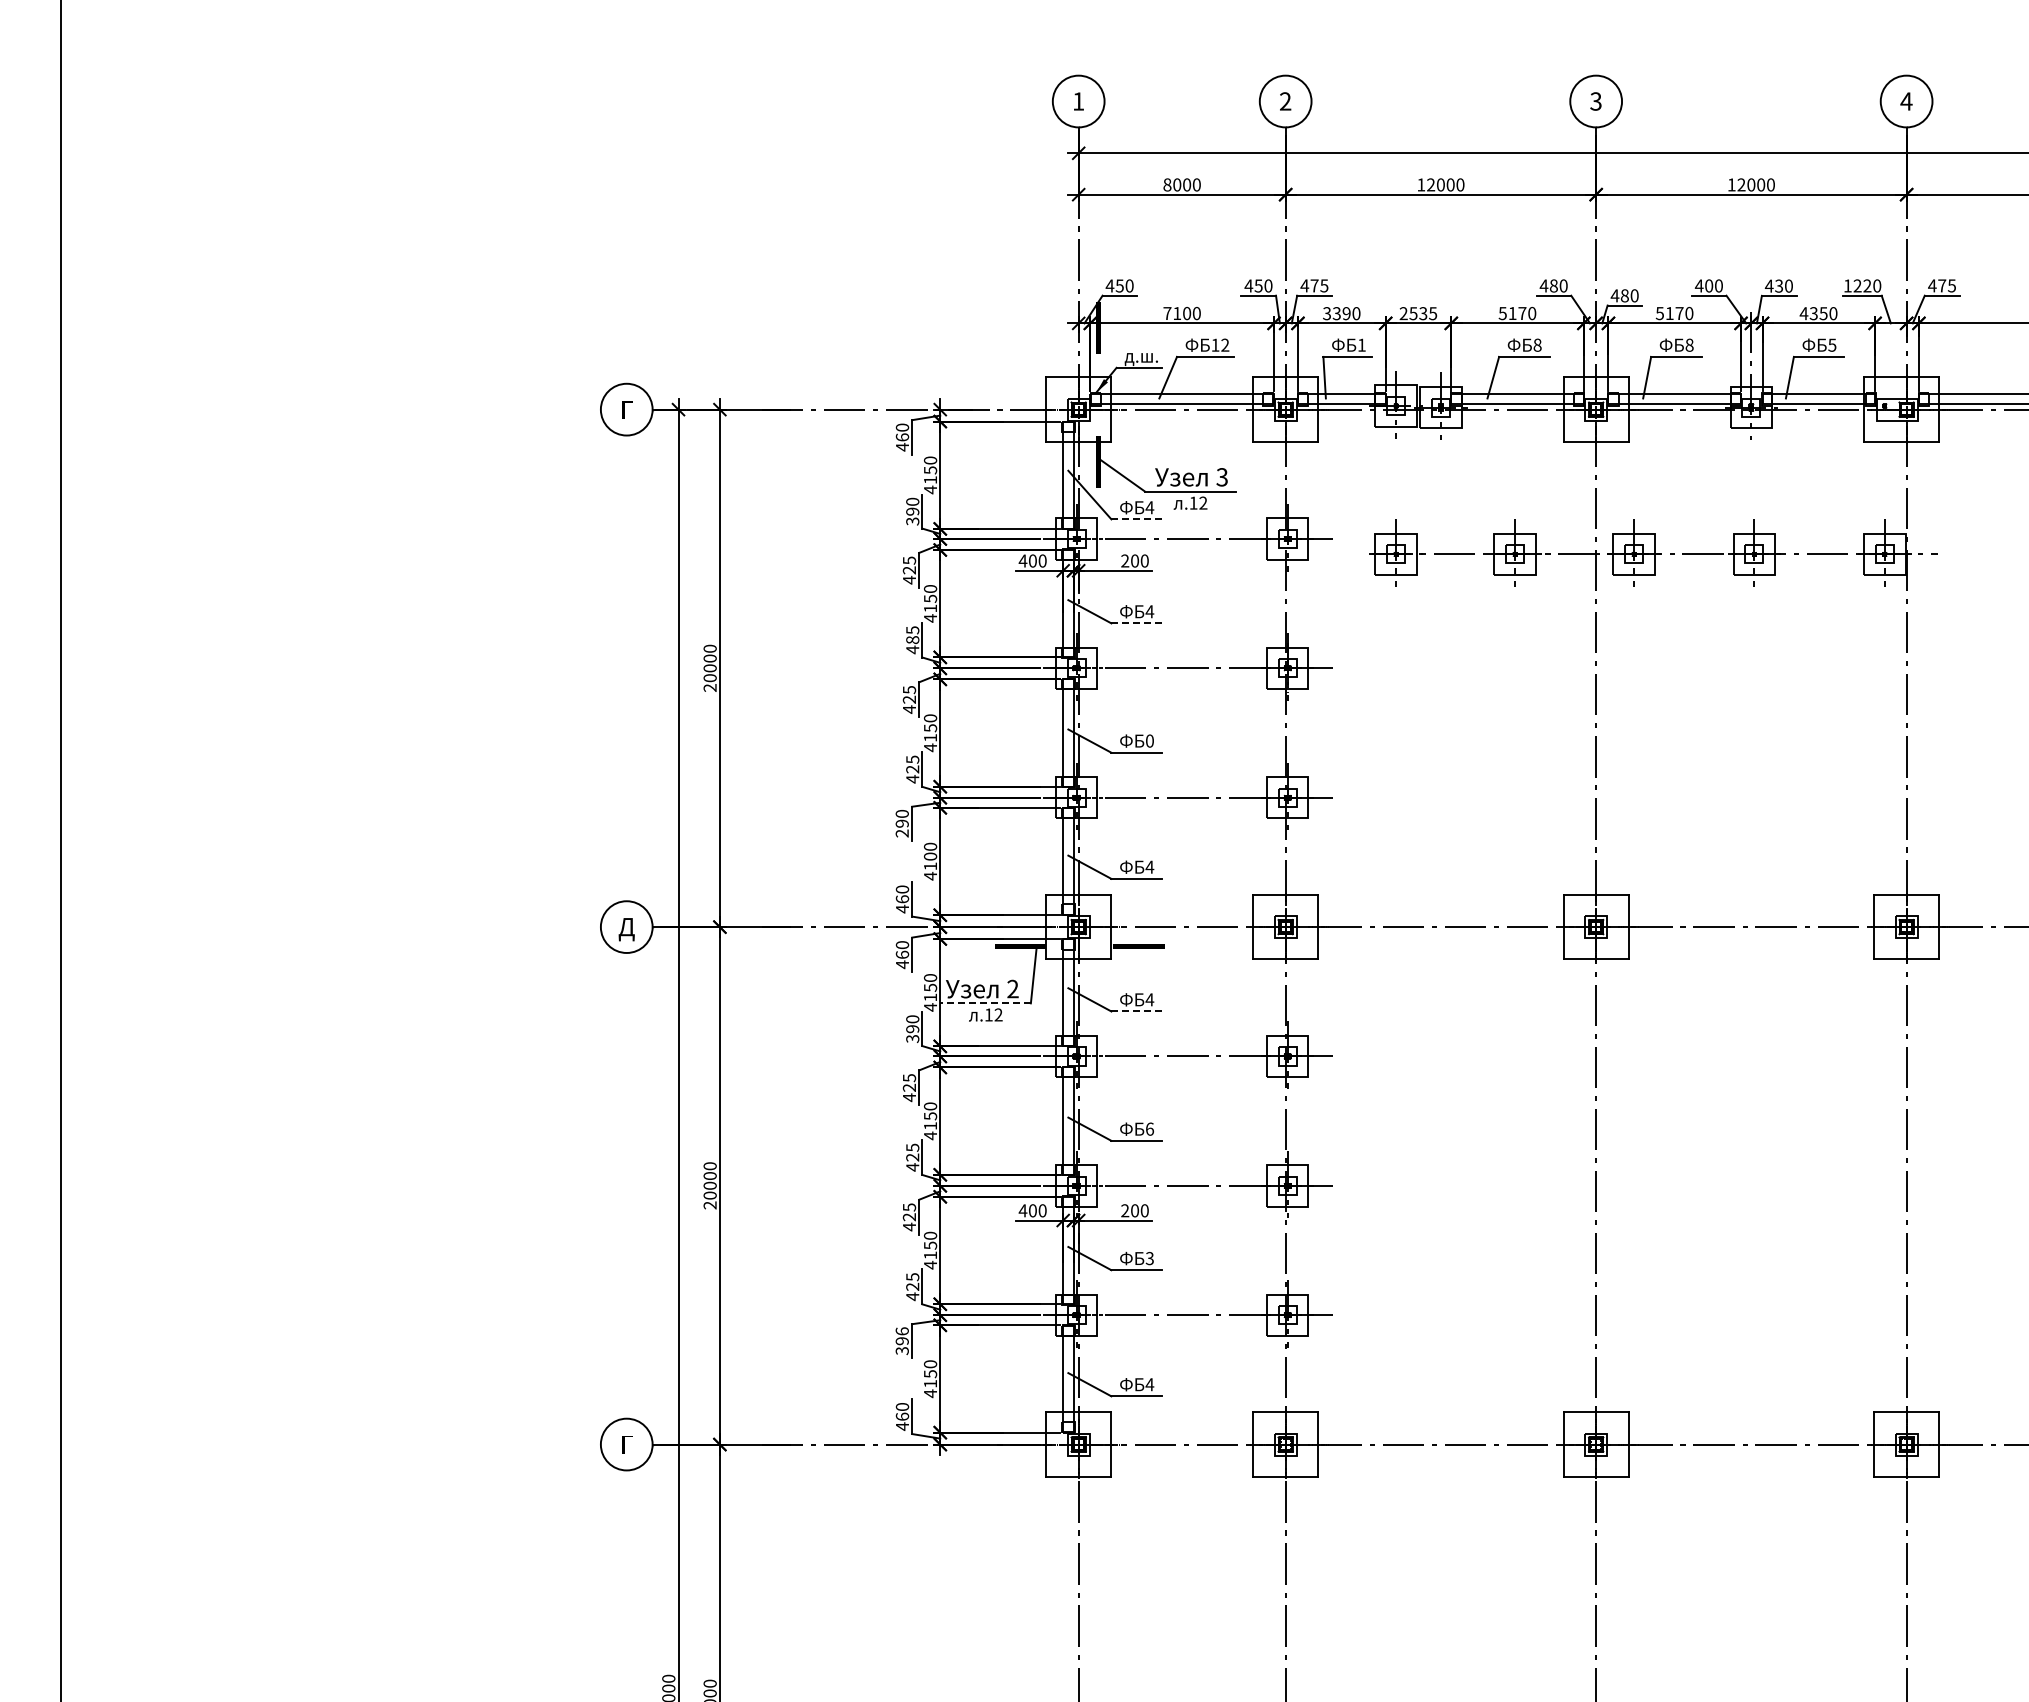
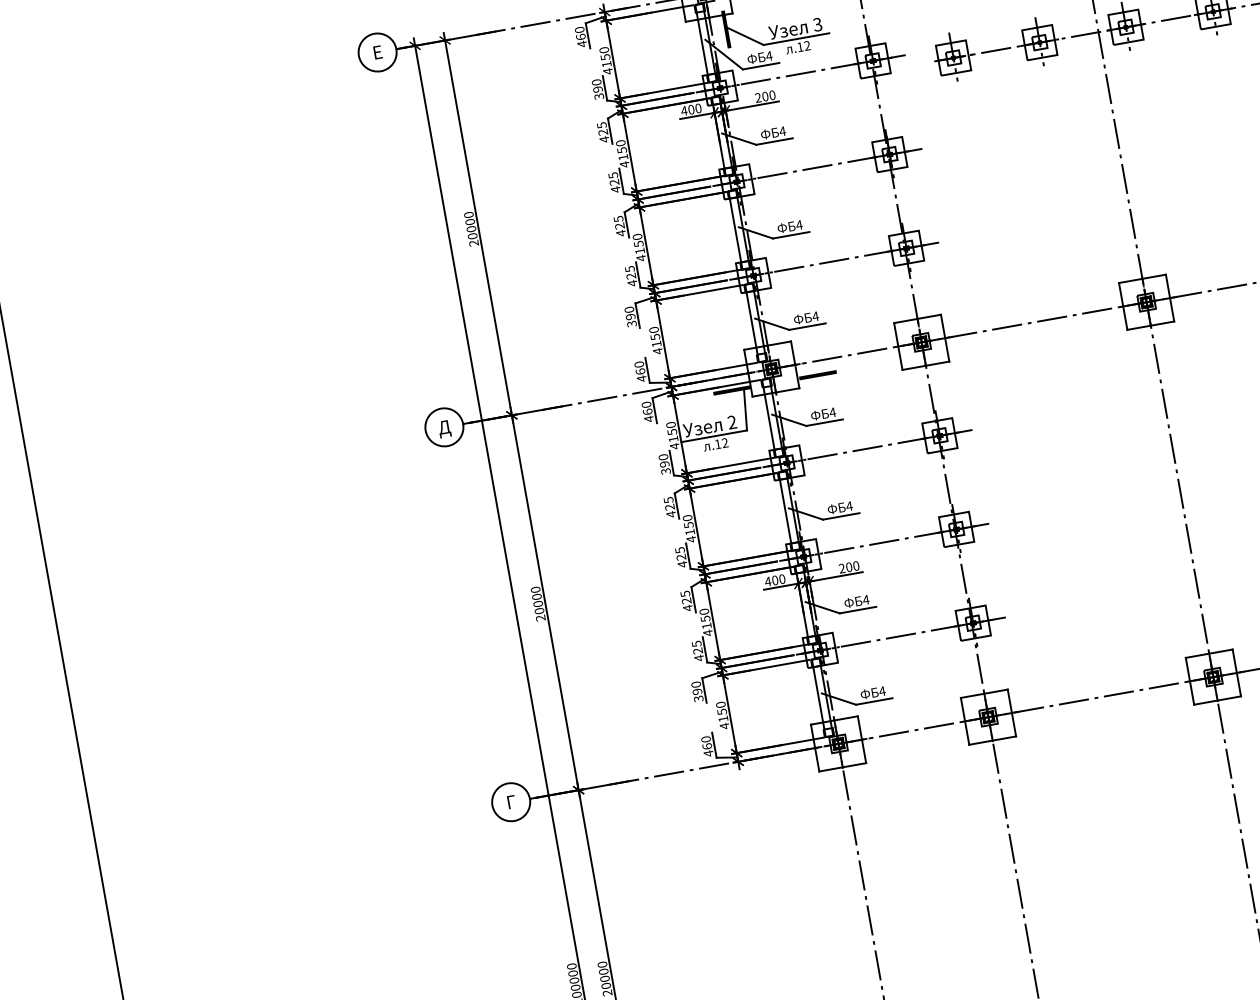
text: (628, 409) -> (378, 52), Г -> Е
line: (1137, 519) -> (761, 66), dashed -> solid
line: (1137, 623) -> (775, 141), dashed -> solid
text: (912, 640) -> (614, 182), 485 -> 425
text: (1149, 740) -> (799, 224), 0 -> 4
text: (902, 833) -> (632, 323), 290 -> 390
text: (929, 856) -> (654, 337), 4100 -> 4150
line: (985, 1003) -> (714, 436), dashed -> solid
line: (1137, 1011) -> (825, 422), dashed -> solid
text: (1149, 1128) -> (849, 505), 6 -> 4
text: (1149, 1258) -> (865, 599), 3 -> 4
text: (901, 1331) -> (695, 684), 396 -> 390

